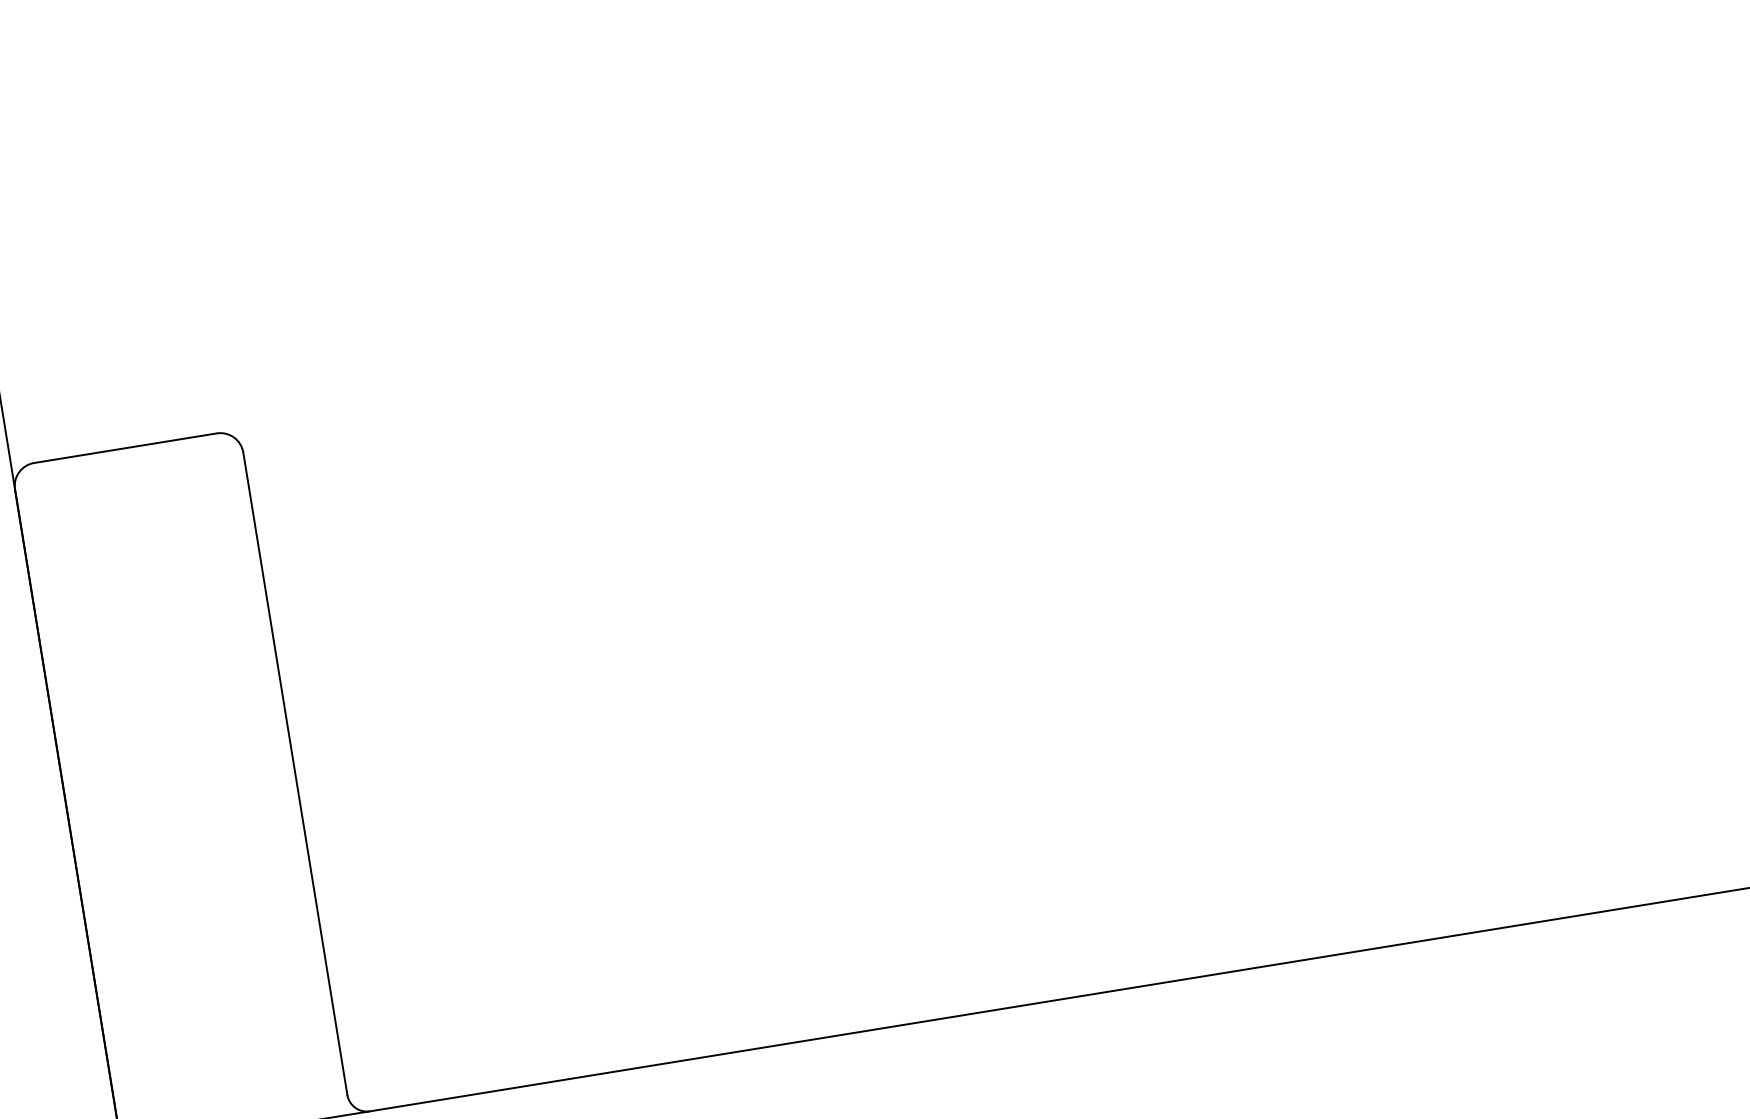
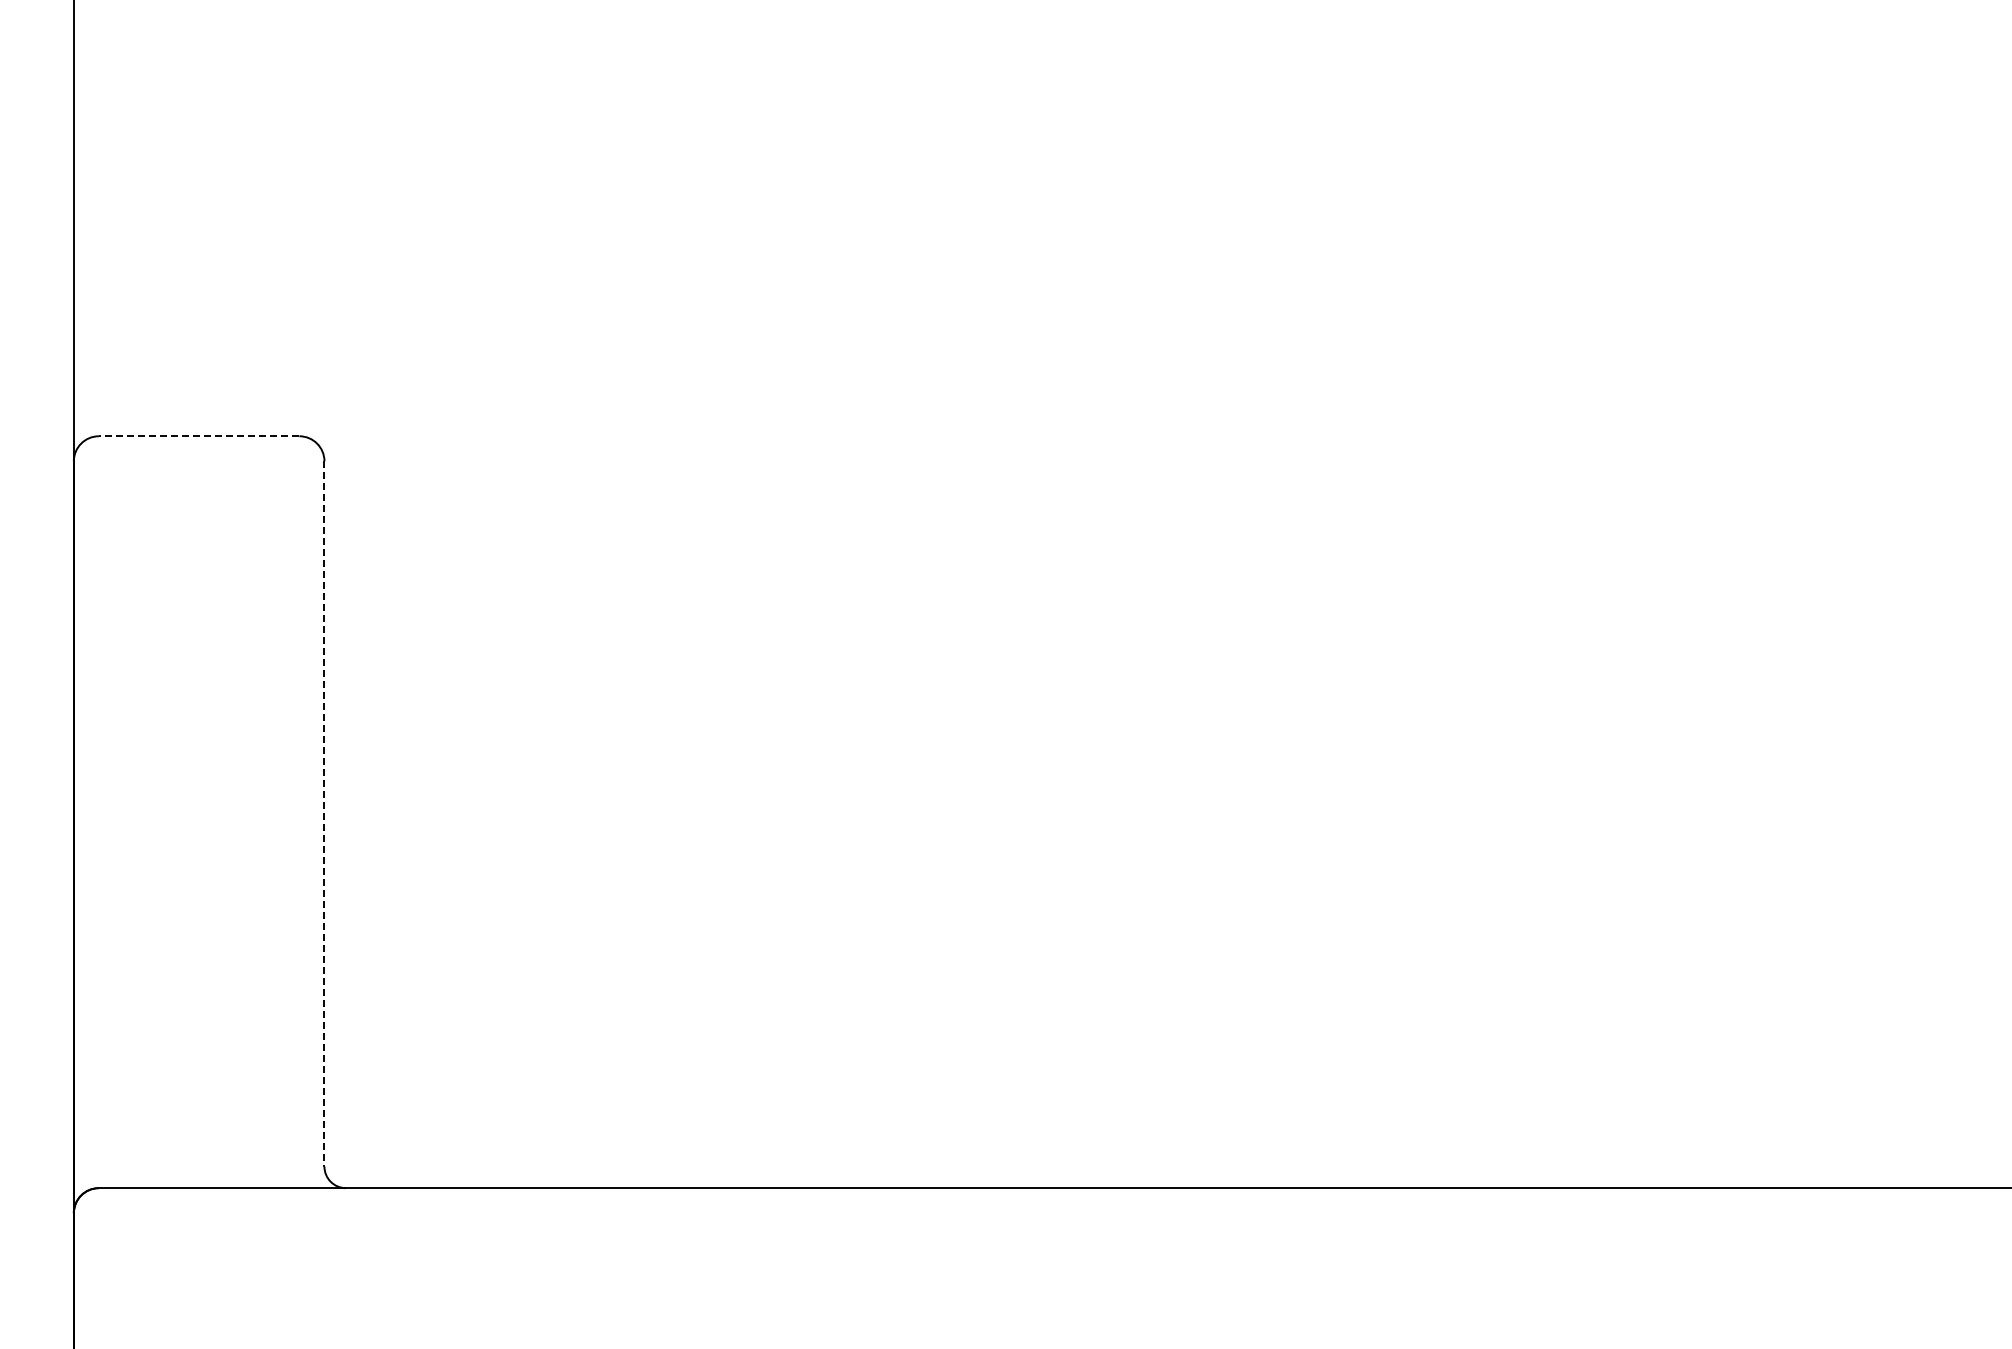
line: (124, 448) -> (198, 436), solid -> dashed
line: (295, 774) -> (324, 814), solid -> dashed

